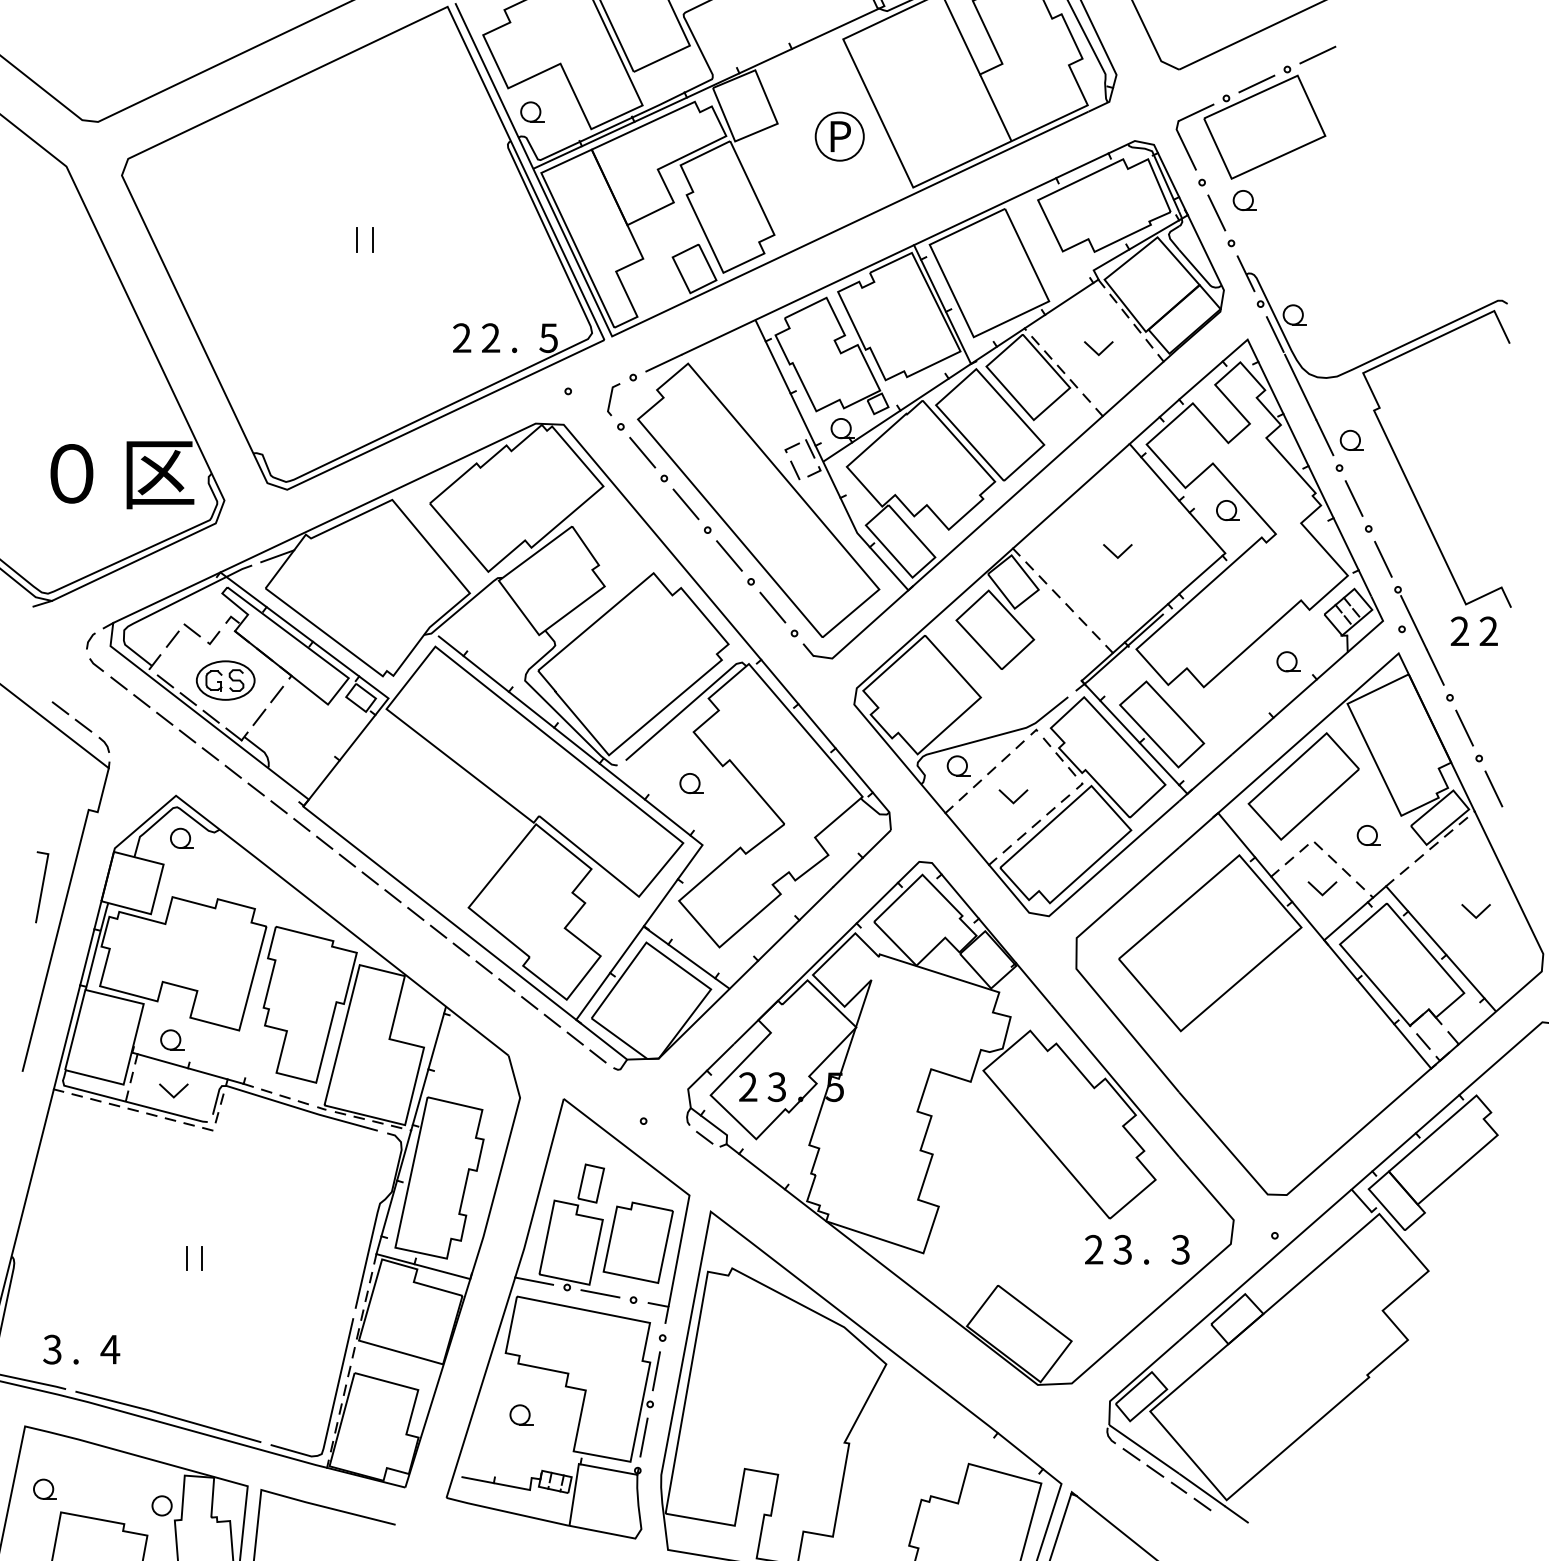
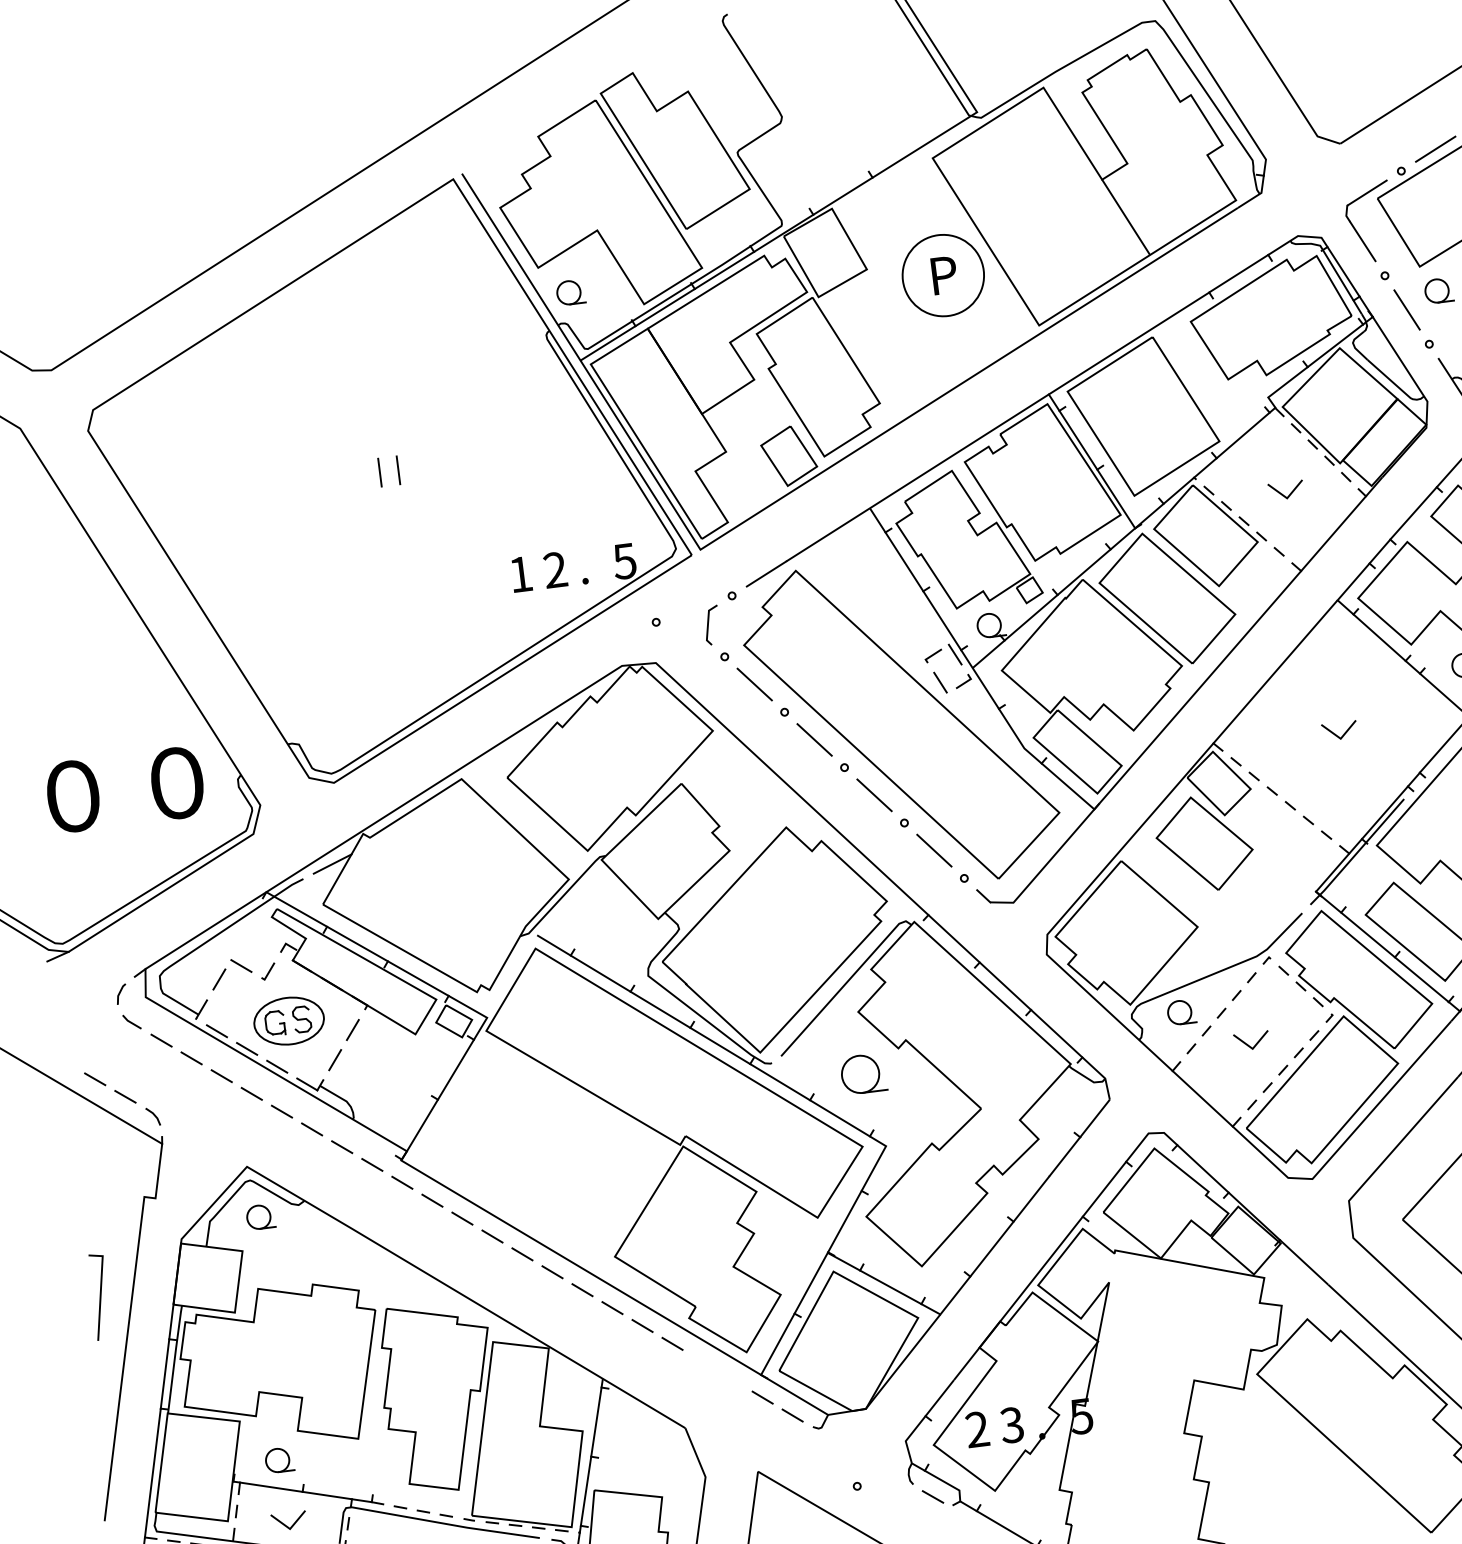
circle: (839, 136) -> (942, 275), size x1.4
text: (462, 337) -> (521, 573), 2 -> 1
text: (160, 475) -> (179, 784), 区 -> ０
part: (691, 783) -> (863, 1073), size x1.6
line: (538, 1009) -> (714, 1368), removed

